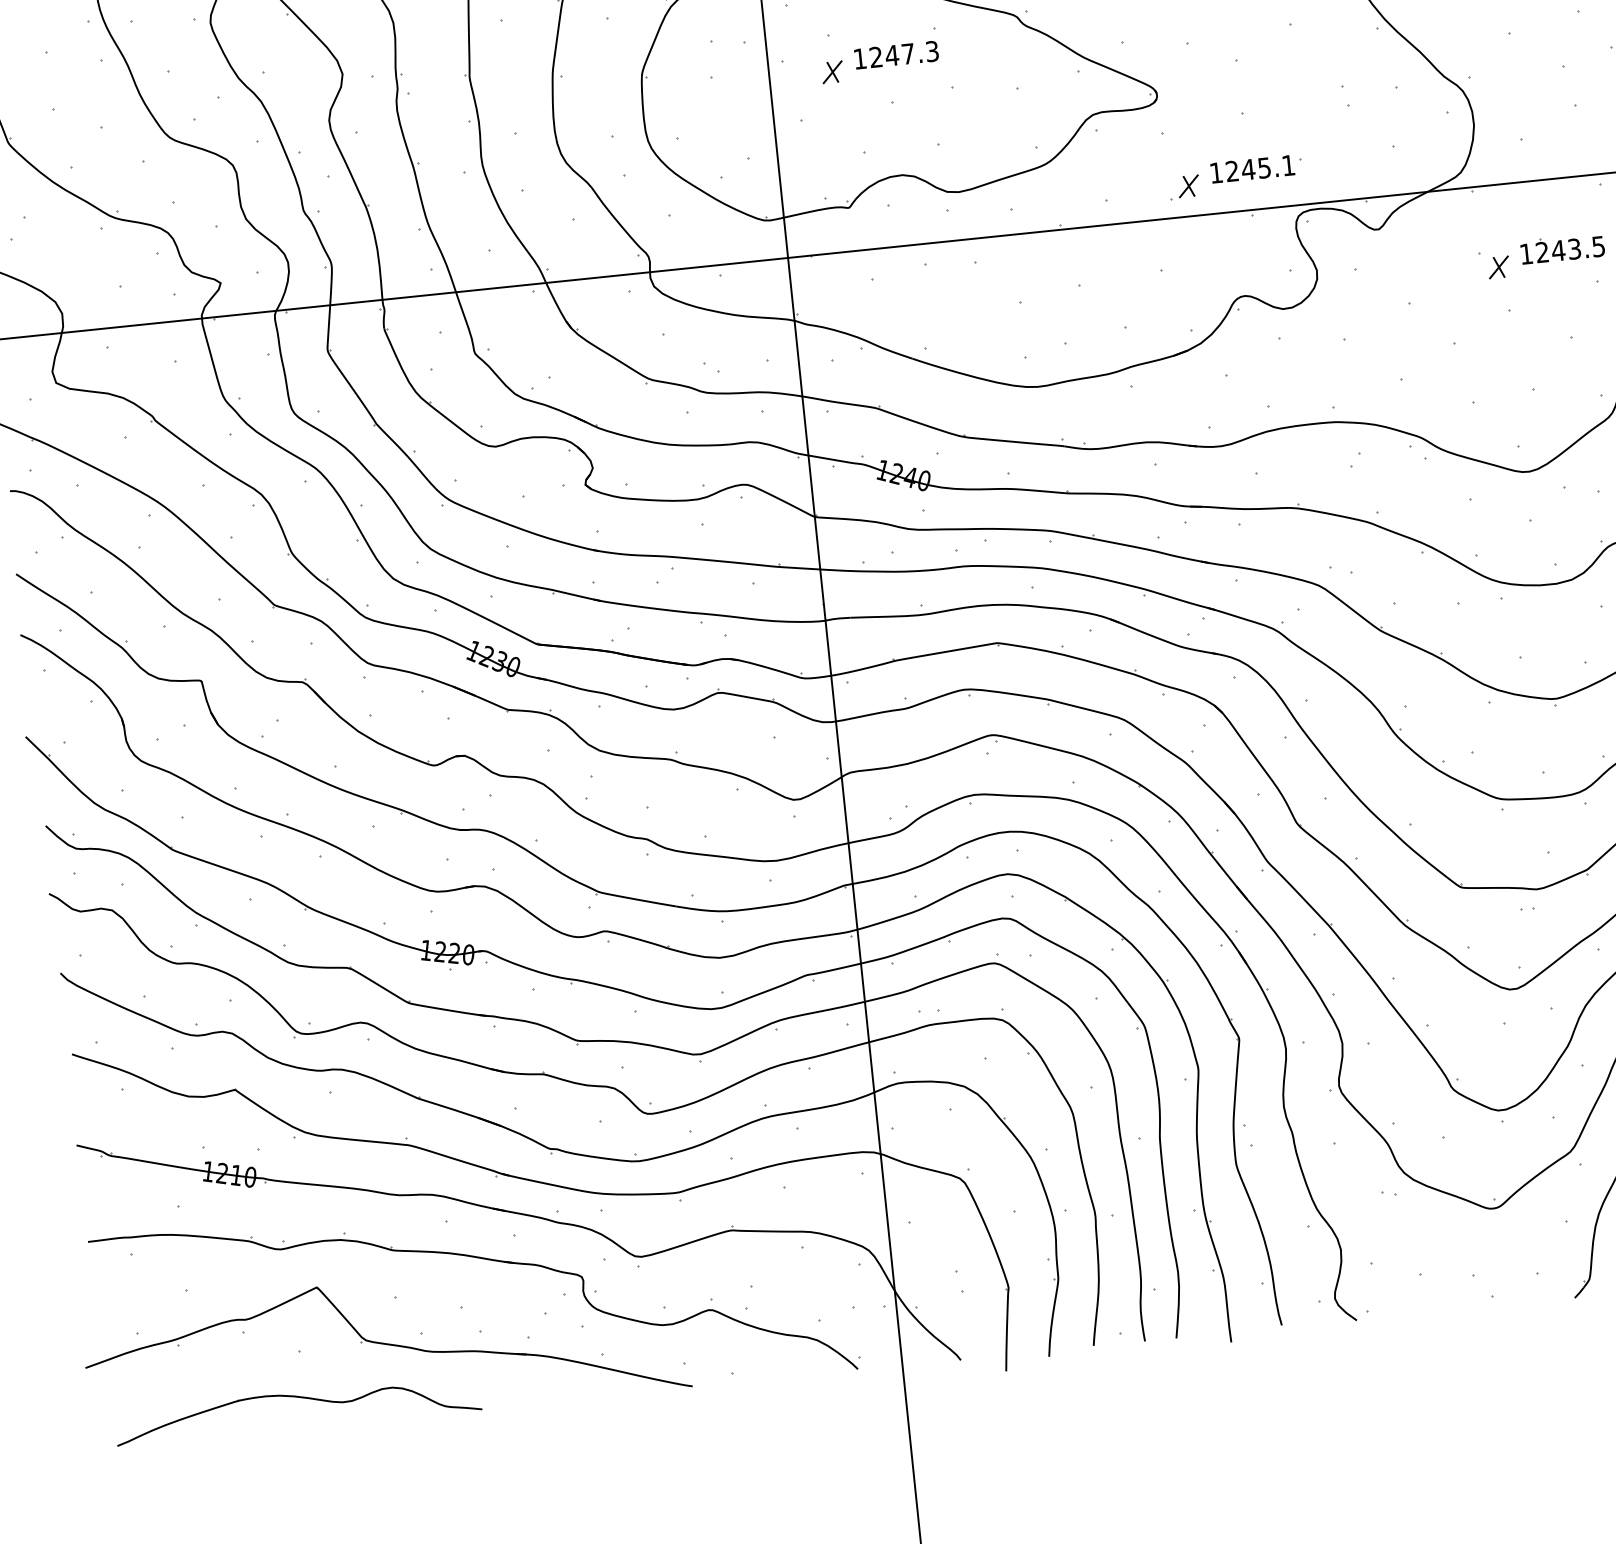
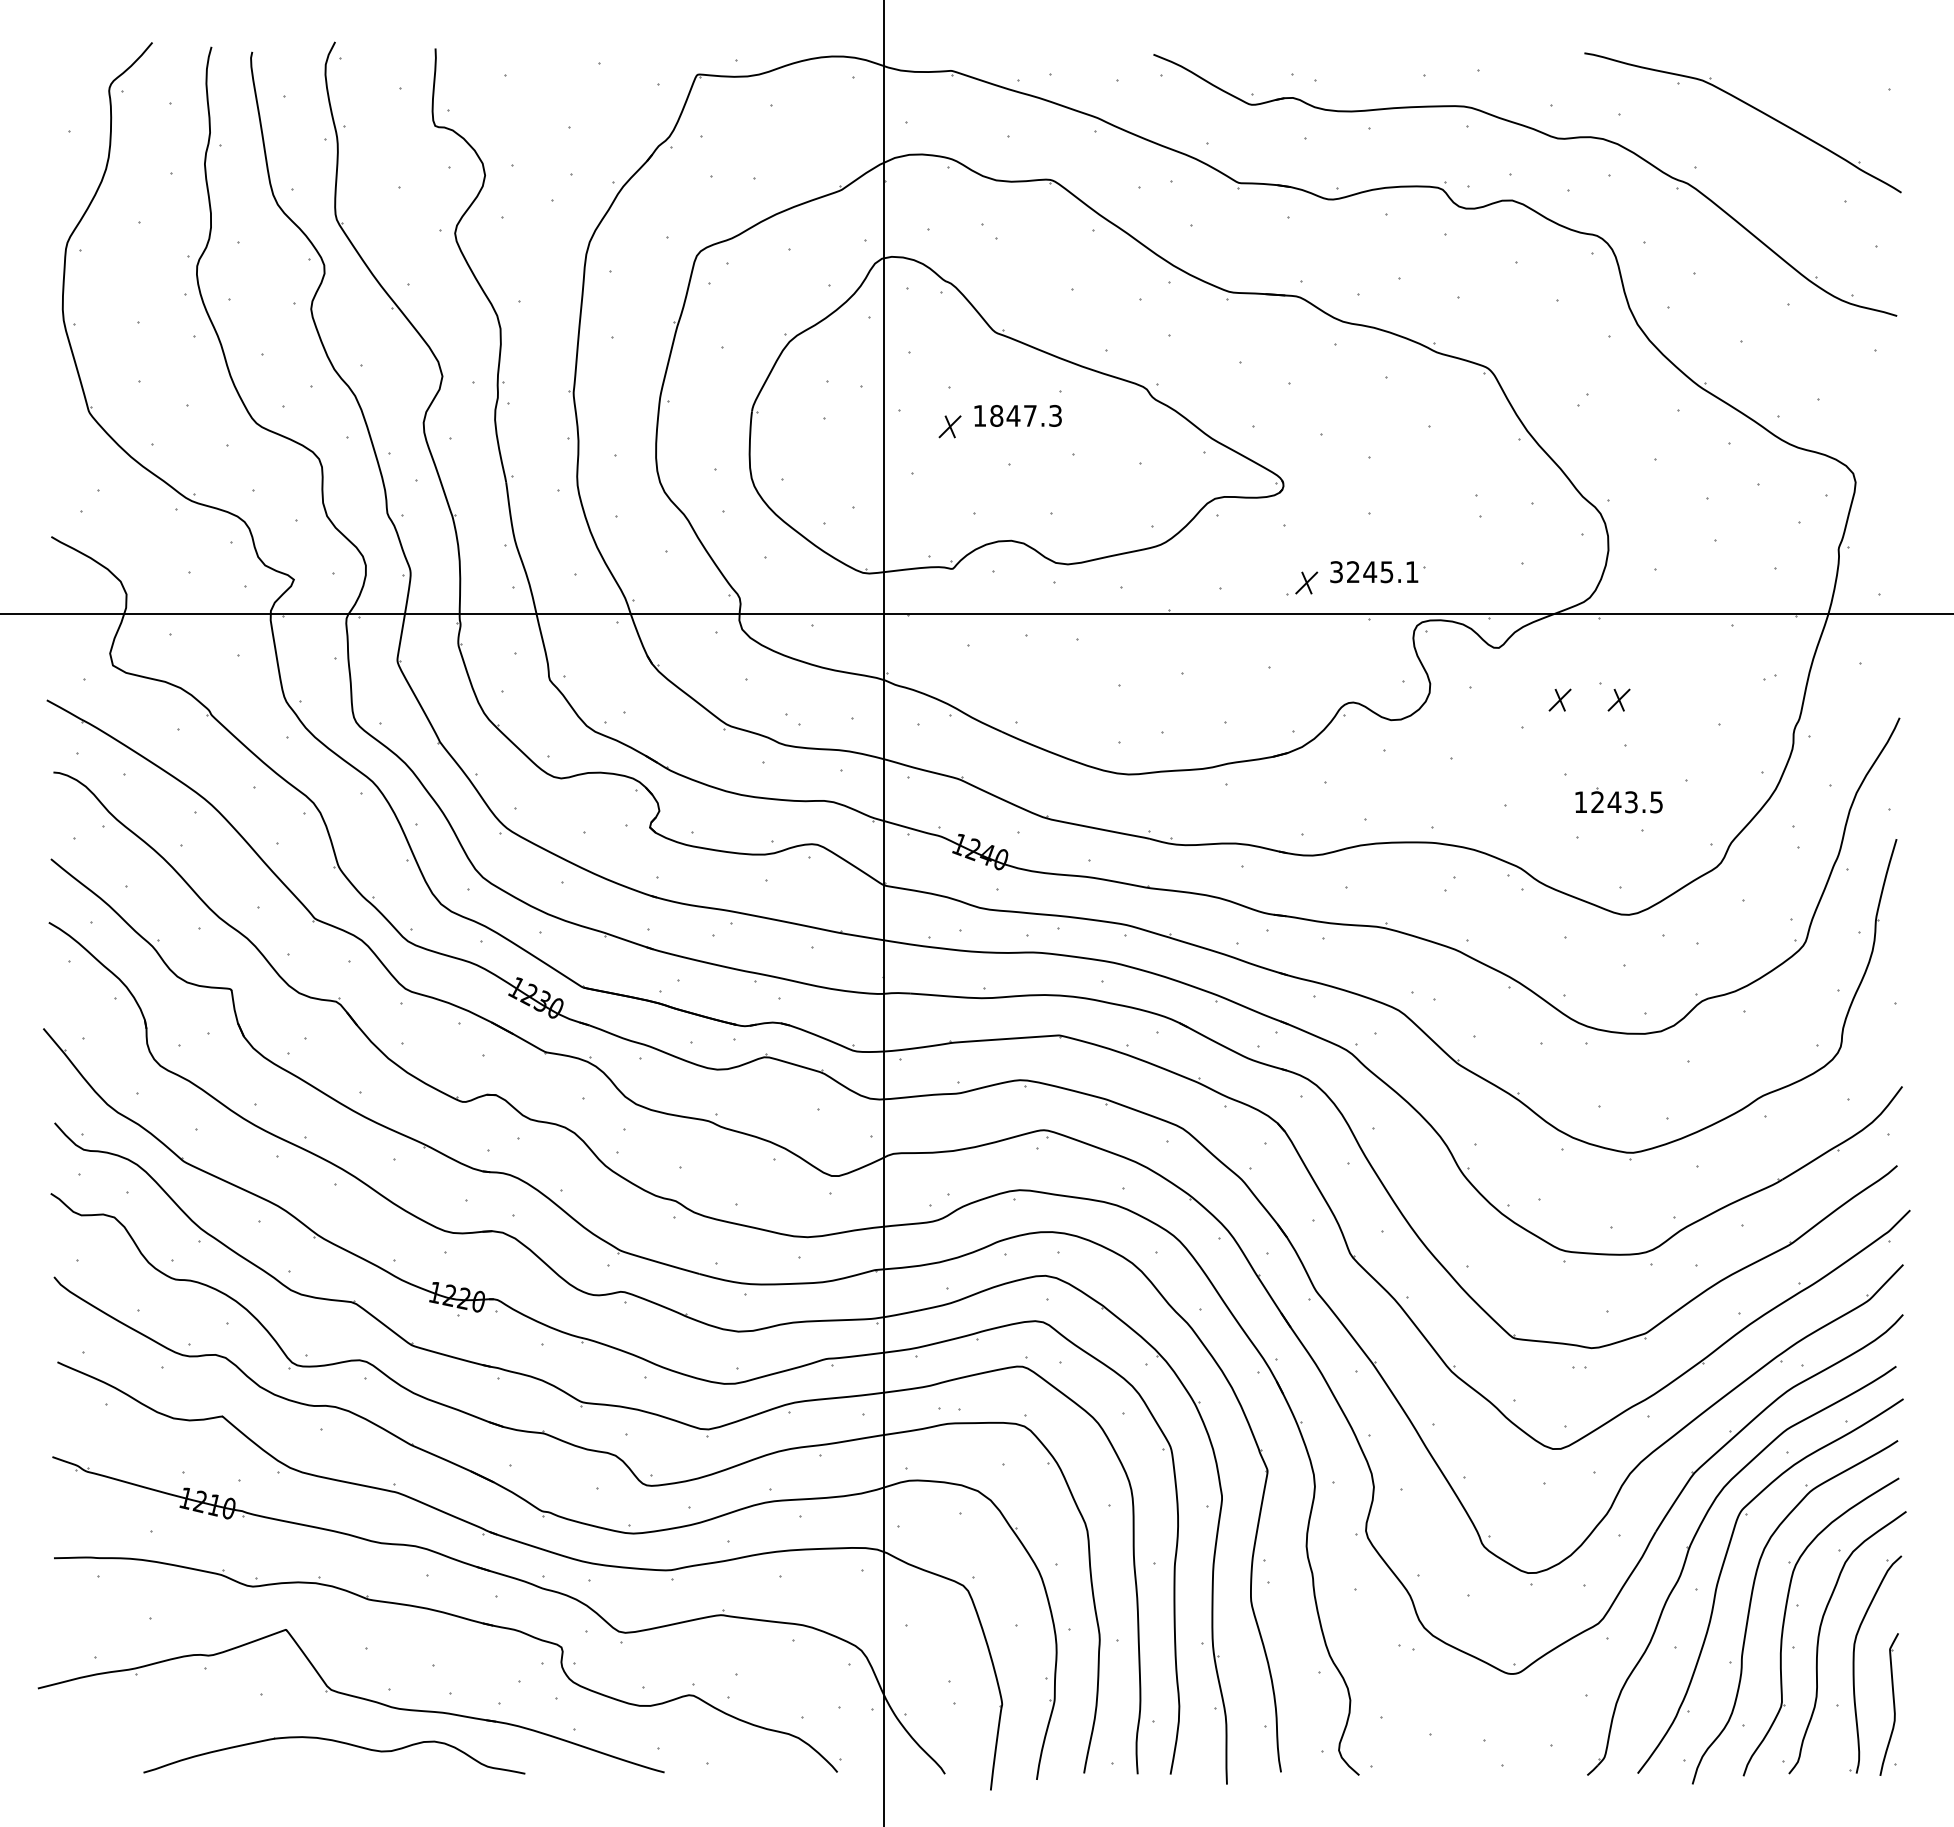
text: (875, 56) -> (996, 415), 1247.3 -> 1847.3
text: (1216, 173) -> (1336, 572), 1245.1 -> 3245.1
part: (1562, 248) -> (1618, 800), moved
part: (1441, 272) -> (1559, 699), added
part: (298, 1398) -> (336, 1742), moved

